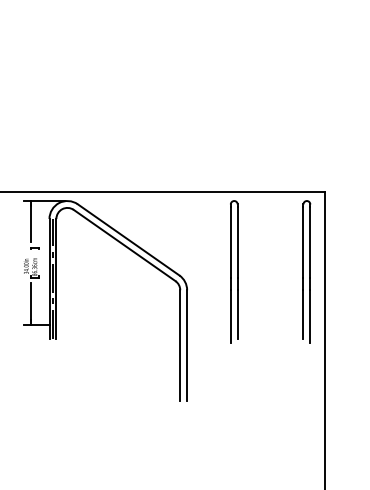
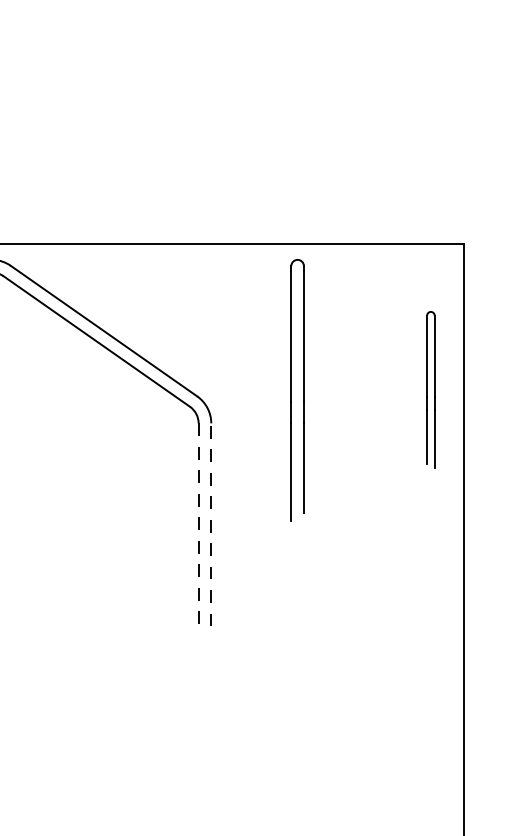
part: (306, 271) -> (430, 389), size x0.6
line: (187, 345) -> (211, 524), solid -> dashed
line: (180, 346) -> (199, 526), solid -> dashed

